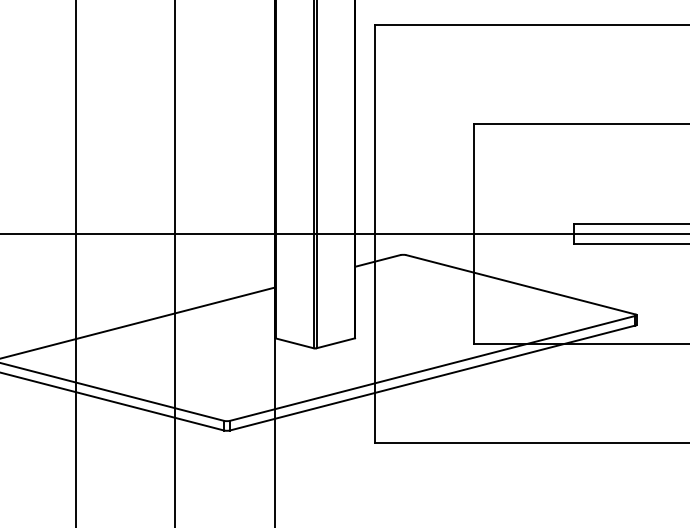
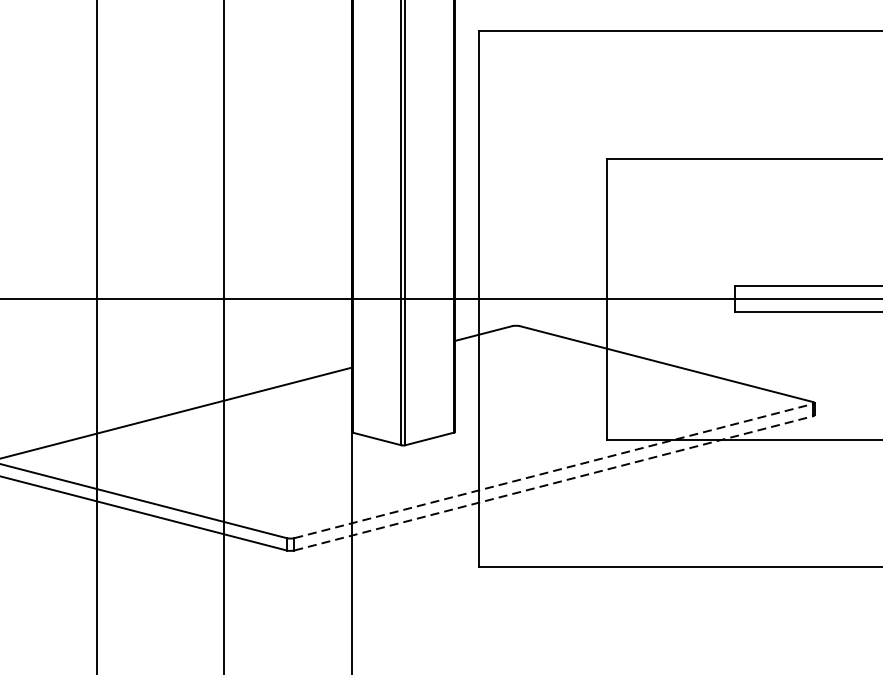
line: (433, 368) -> (554, 471), solid -> dashed
line: (433, 377) -> (554, 482), solid -> dashed

